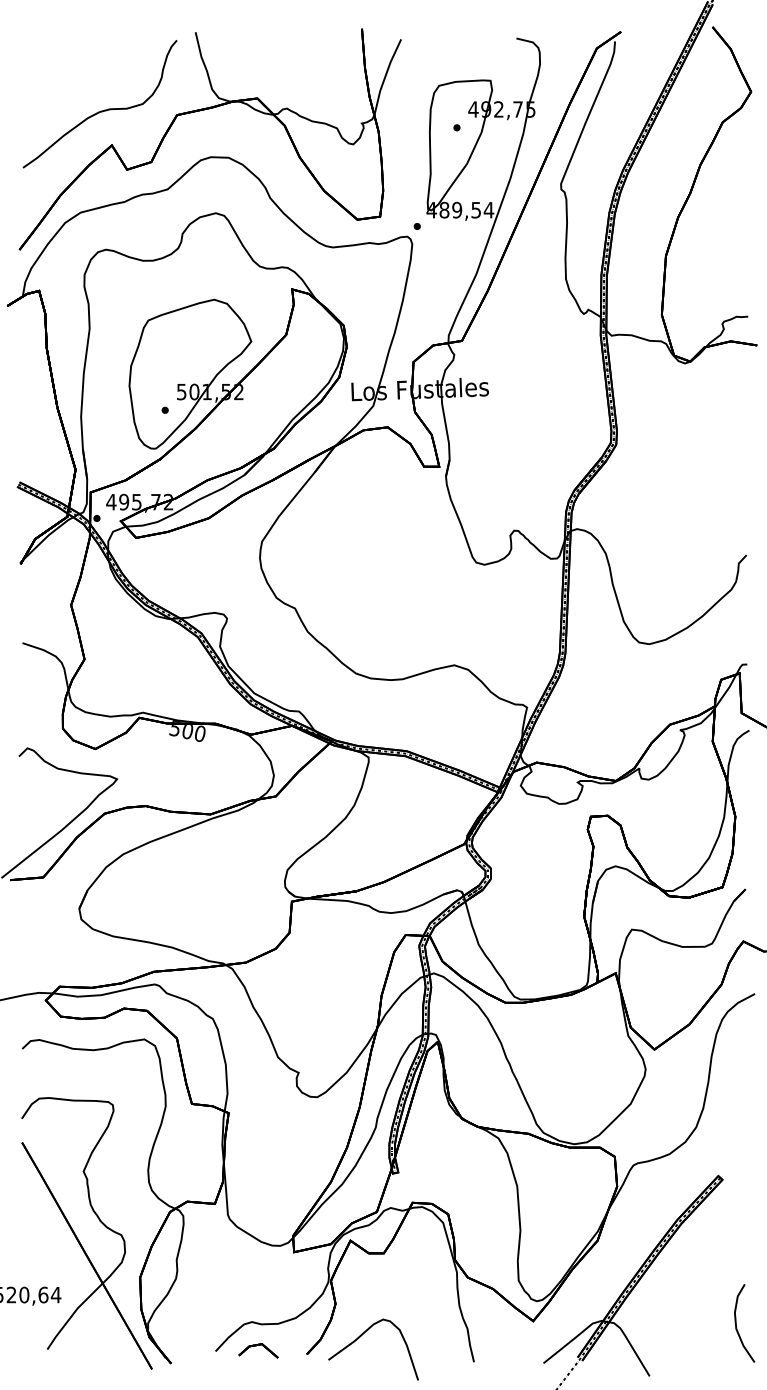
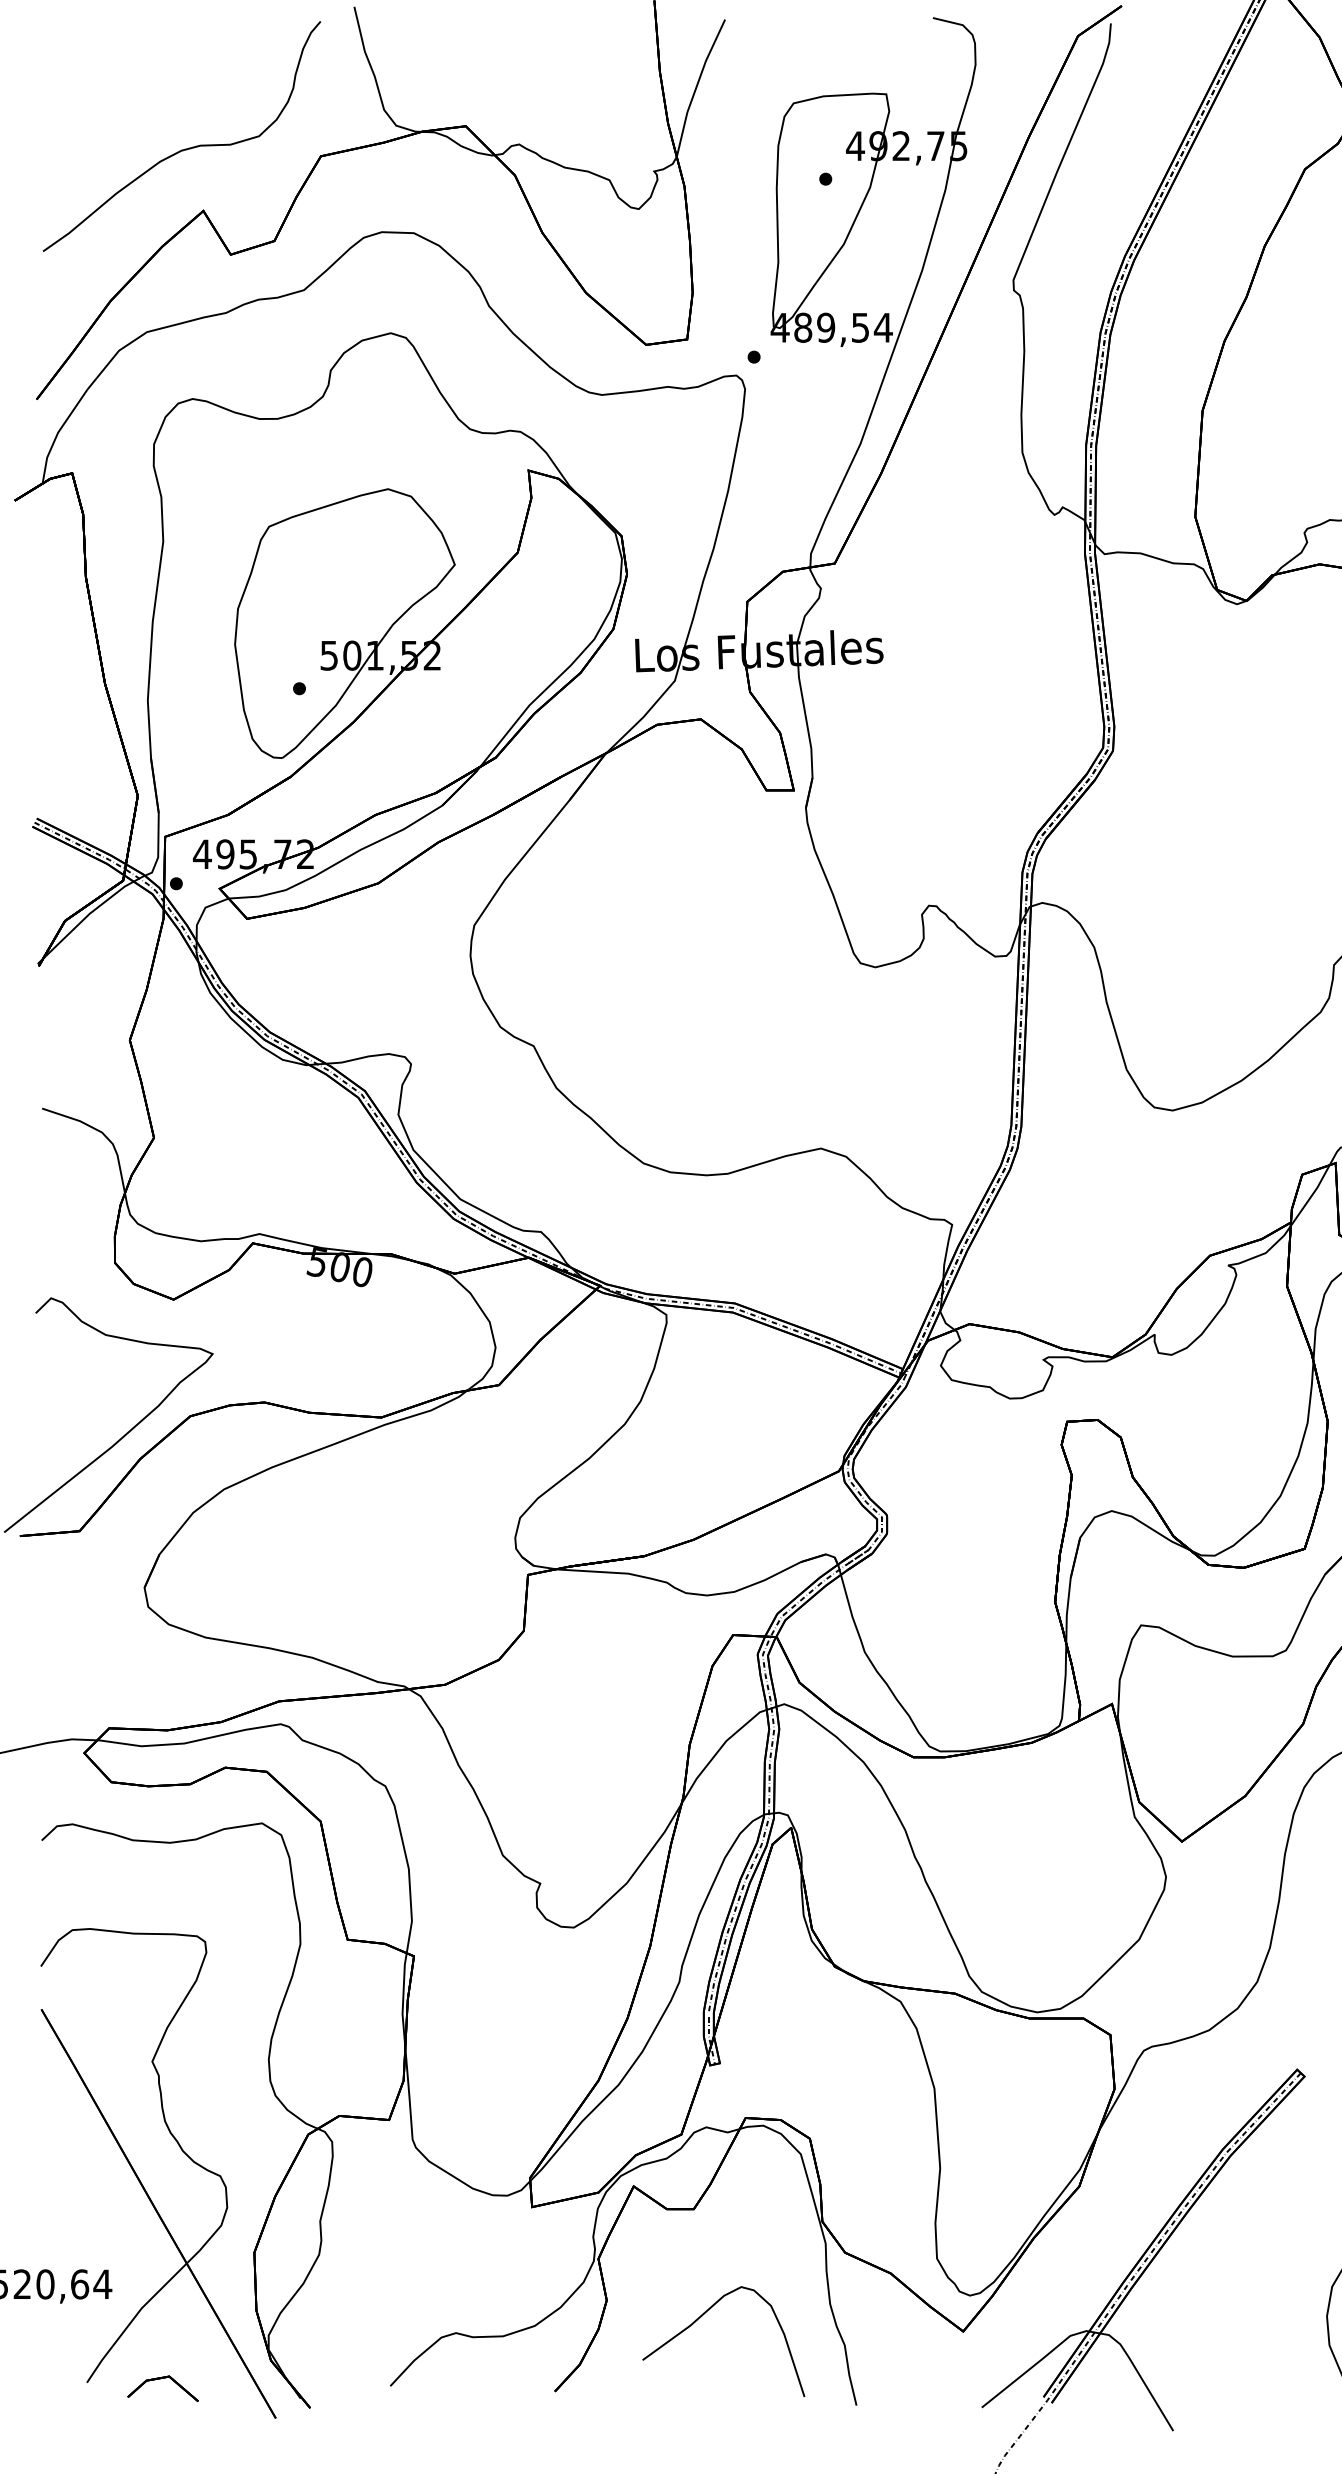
curve: (361, 1336) -> (702, 2317), moved
part: (258, 1350) -> (162, 2388), moved

